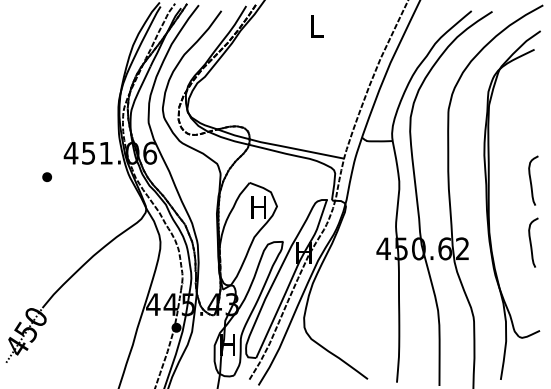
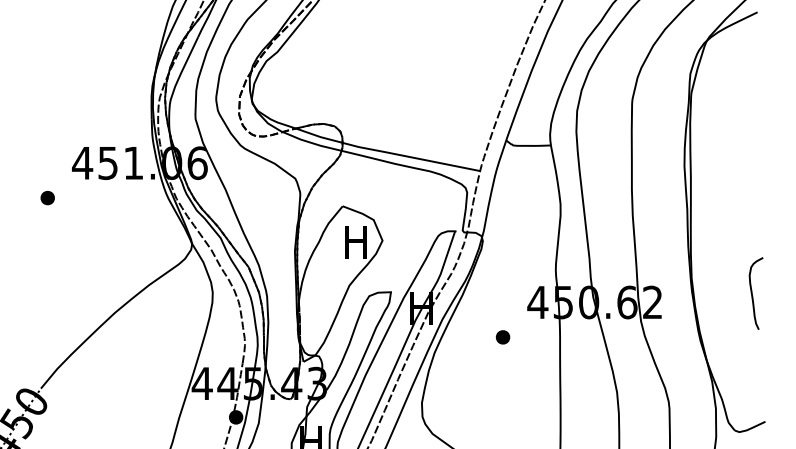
curve: (531, 180) -> (753, 202), removed
part: (359, 272) -> (502, 336), added

